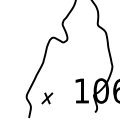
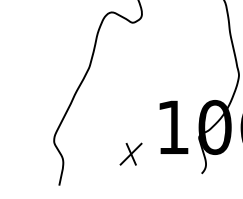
part: (47, 98) -> (131, 154), moved

